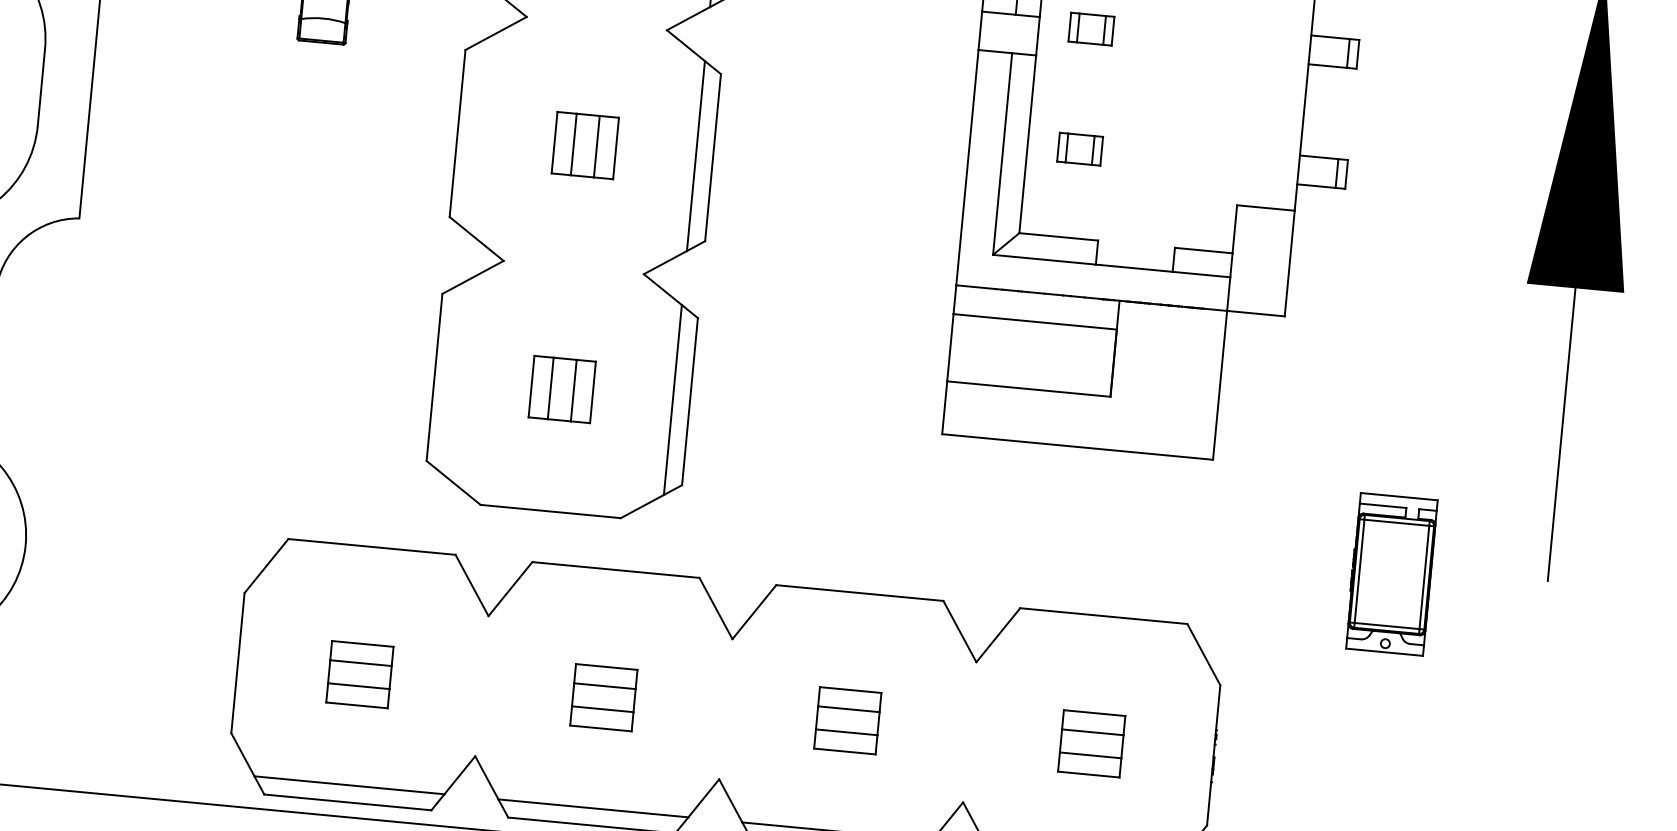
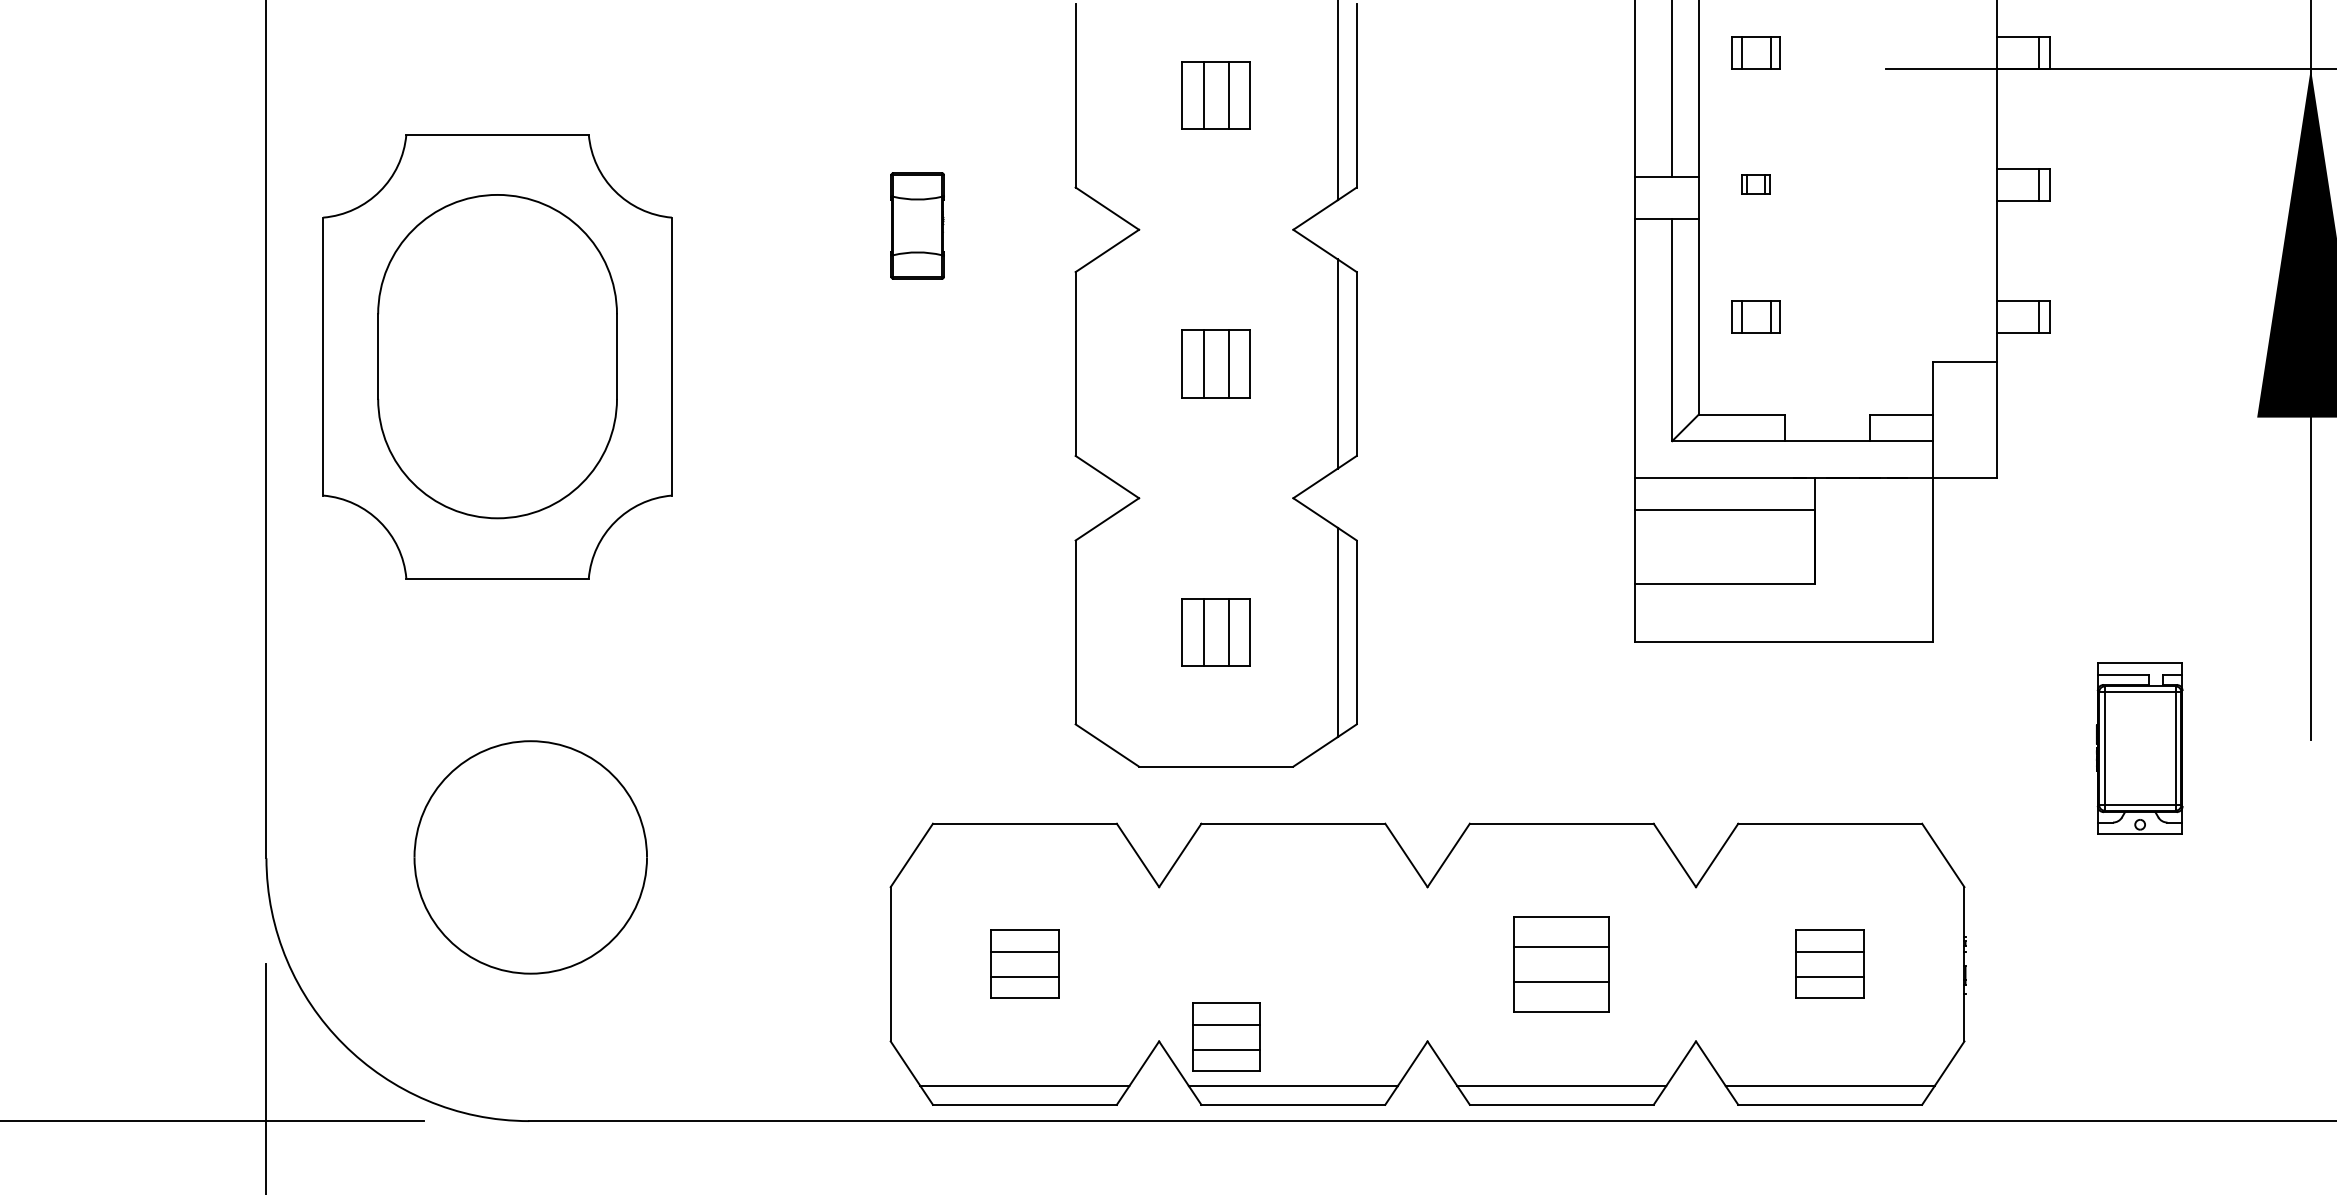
part: (1090, 28) -> (1755, 184), size x0.6
part: (604, 697) -> (1226, 1036), moved
part: (847, 720) -> (1561, 963), size x1.4

